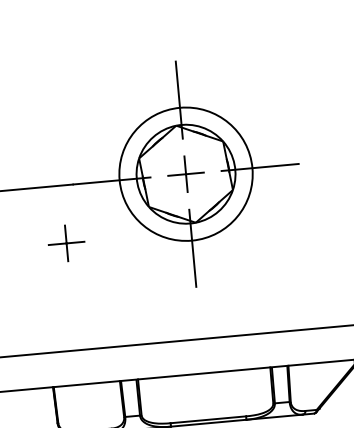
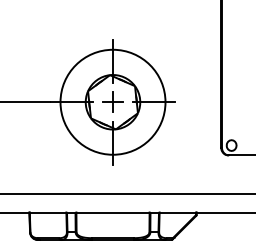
circle: (184, 172) -> (112, 101), size x1.43
part: (65, 242) -> (43, 133), removed

